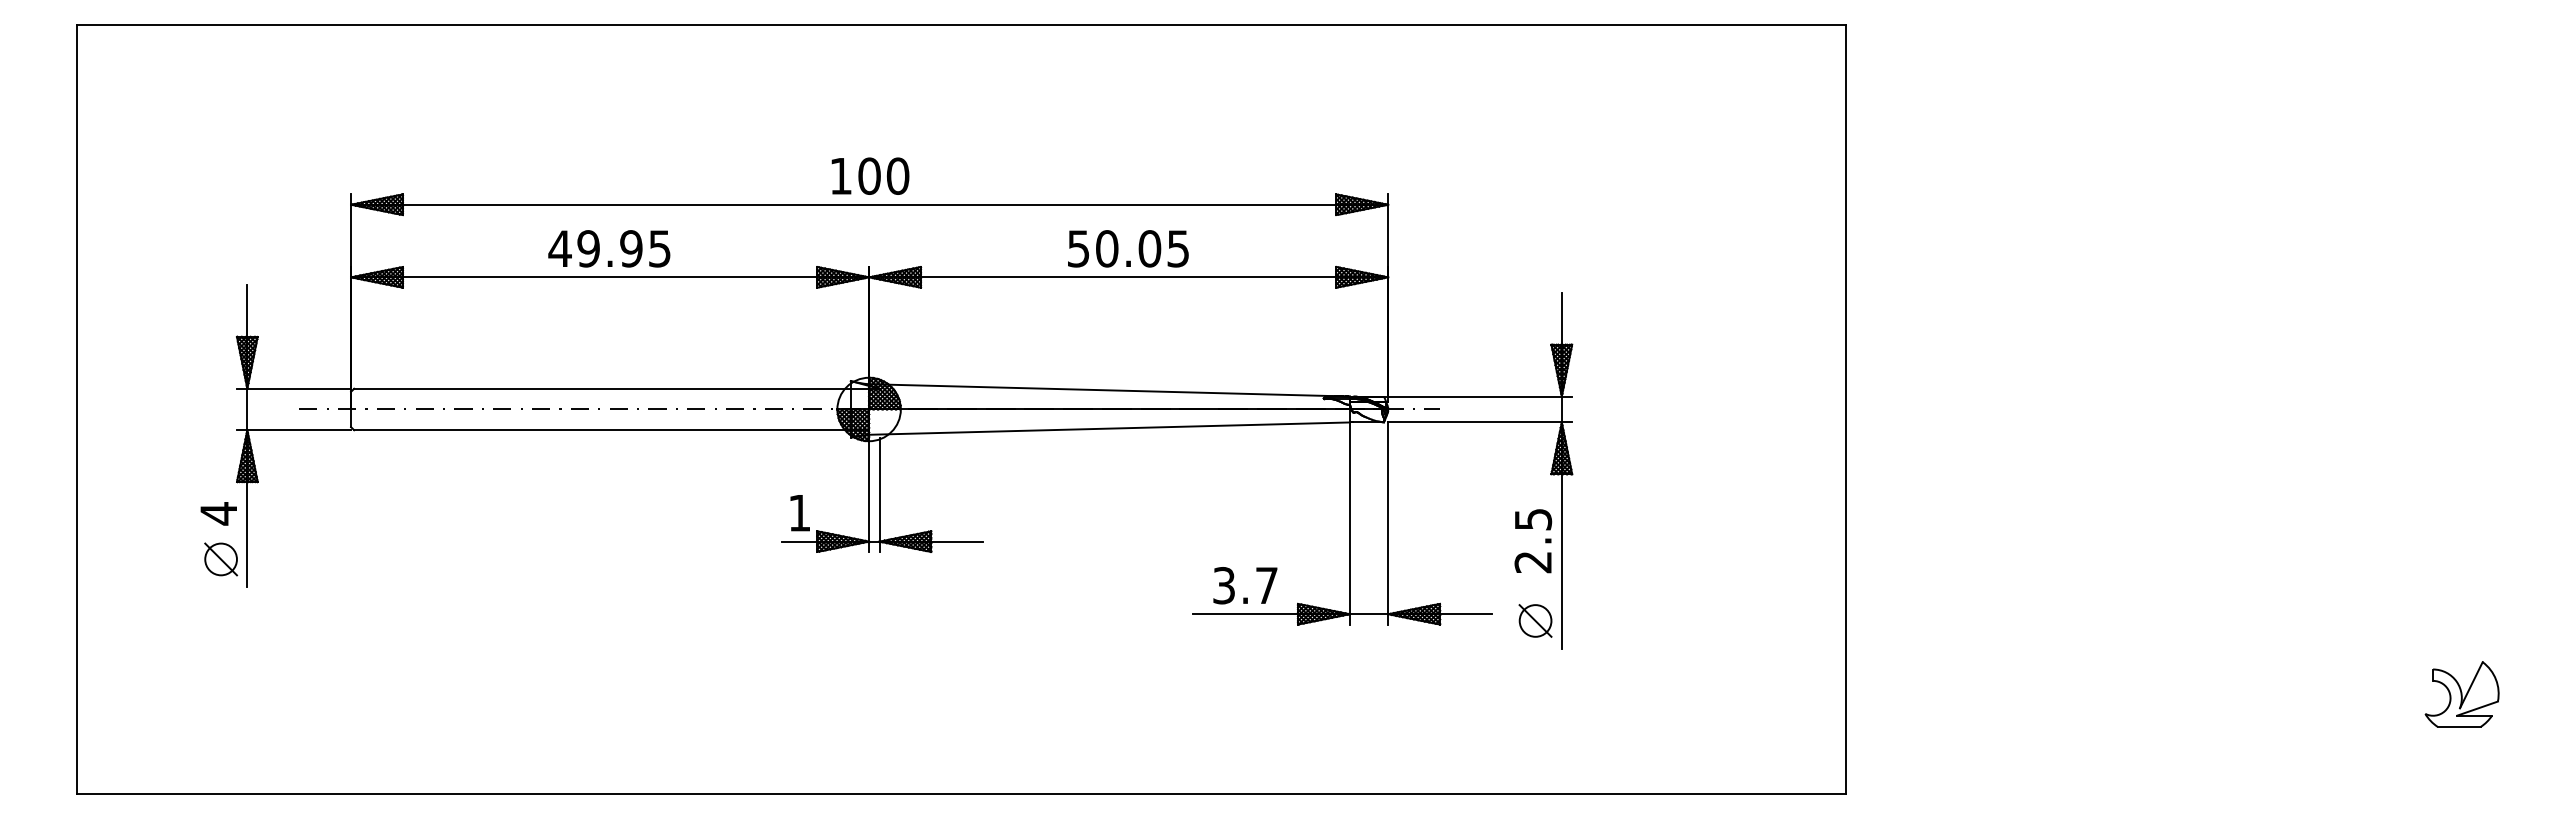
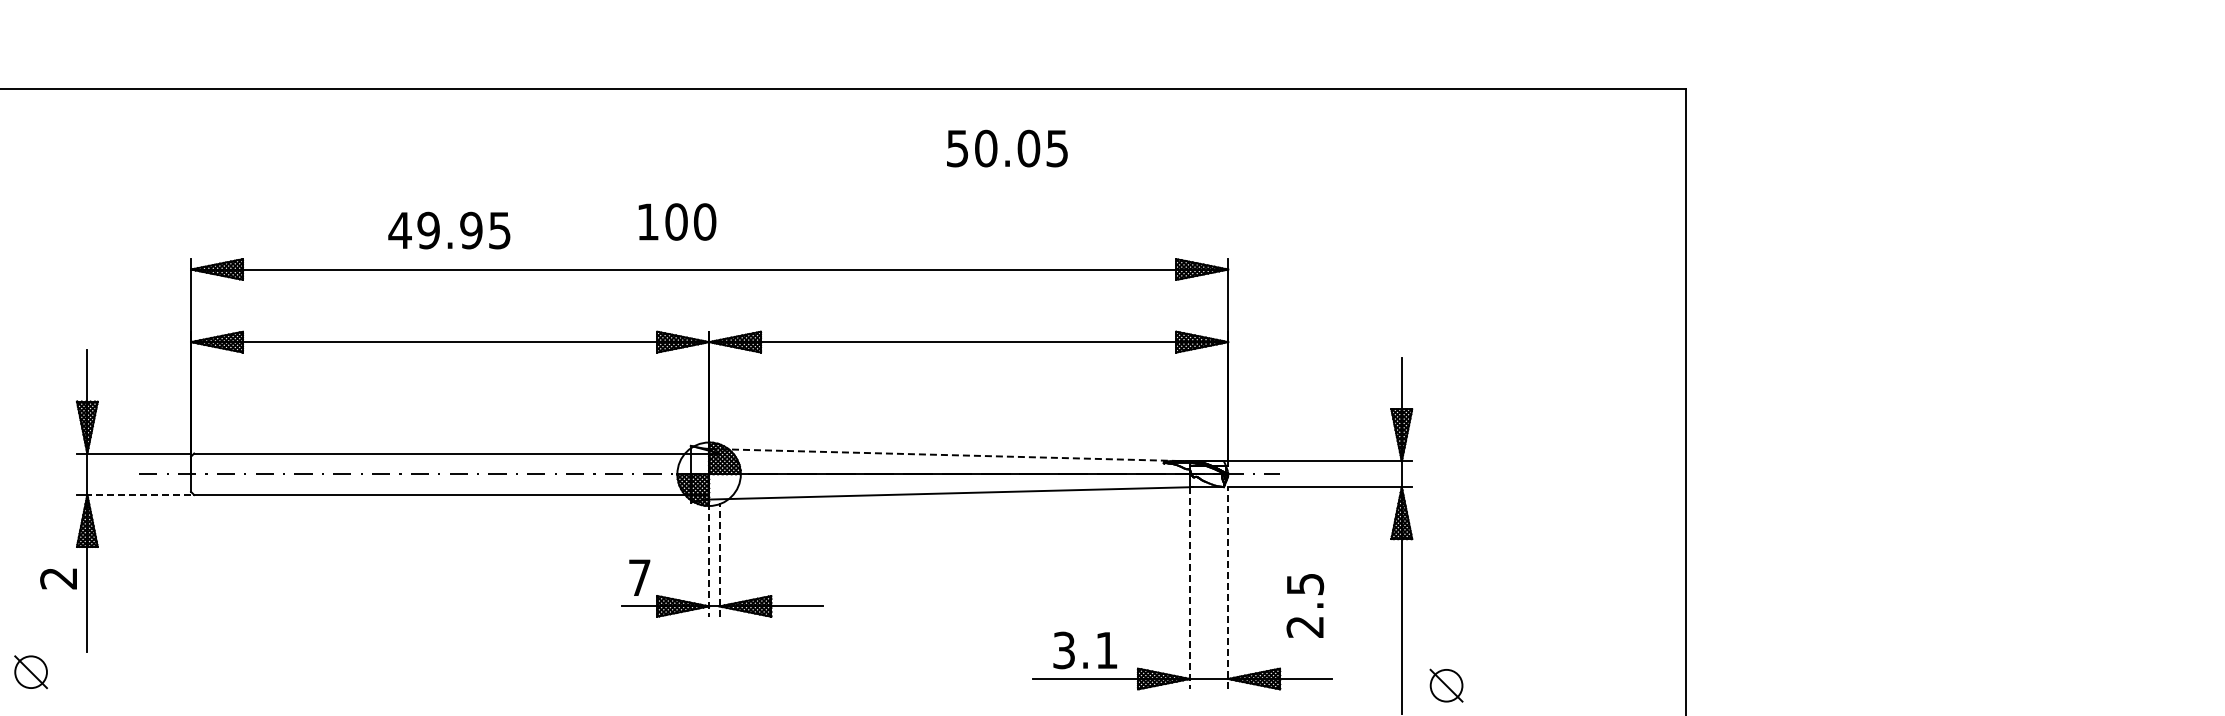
text: (870, 175) -> (677, 221), moved
text: (609, 248) -> (449, 230), moved
text: (1128, 248) -> (1007, 148), moved
line: (1109, 390) -> (949, 455), solid -> dashed
line: (299, 430) -> (139, 495), solid -> dashed
line: (879, 494) -> (719, 559), solid -> dashed
line: (869, 495) -> (709, 560), solid -> dashed
text: (218, 513) -> (58, 578), 4 -> 2
text: (799, 513) -> (639, 578), 1 -> 7
line: (1388, 523) -> (1228, 588), solid -> dashed
line: (1349, 524) -> (1189, 589), solid -> dashed
text: (1533, 541) -> (1305, 606), moved
part: (221, 559) -> (31, 672), moved
text: (1266, 585) -> (1106, 650), 3.7 -> 3.1
part: (1535, 620) -> (1446, 685), moved

